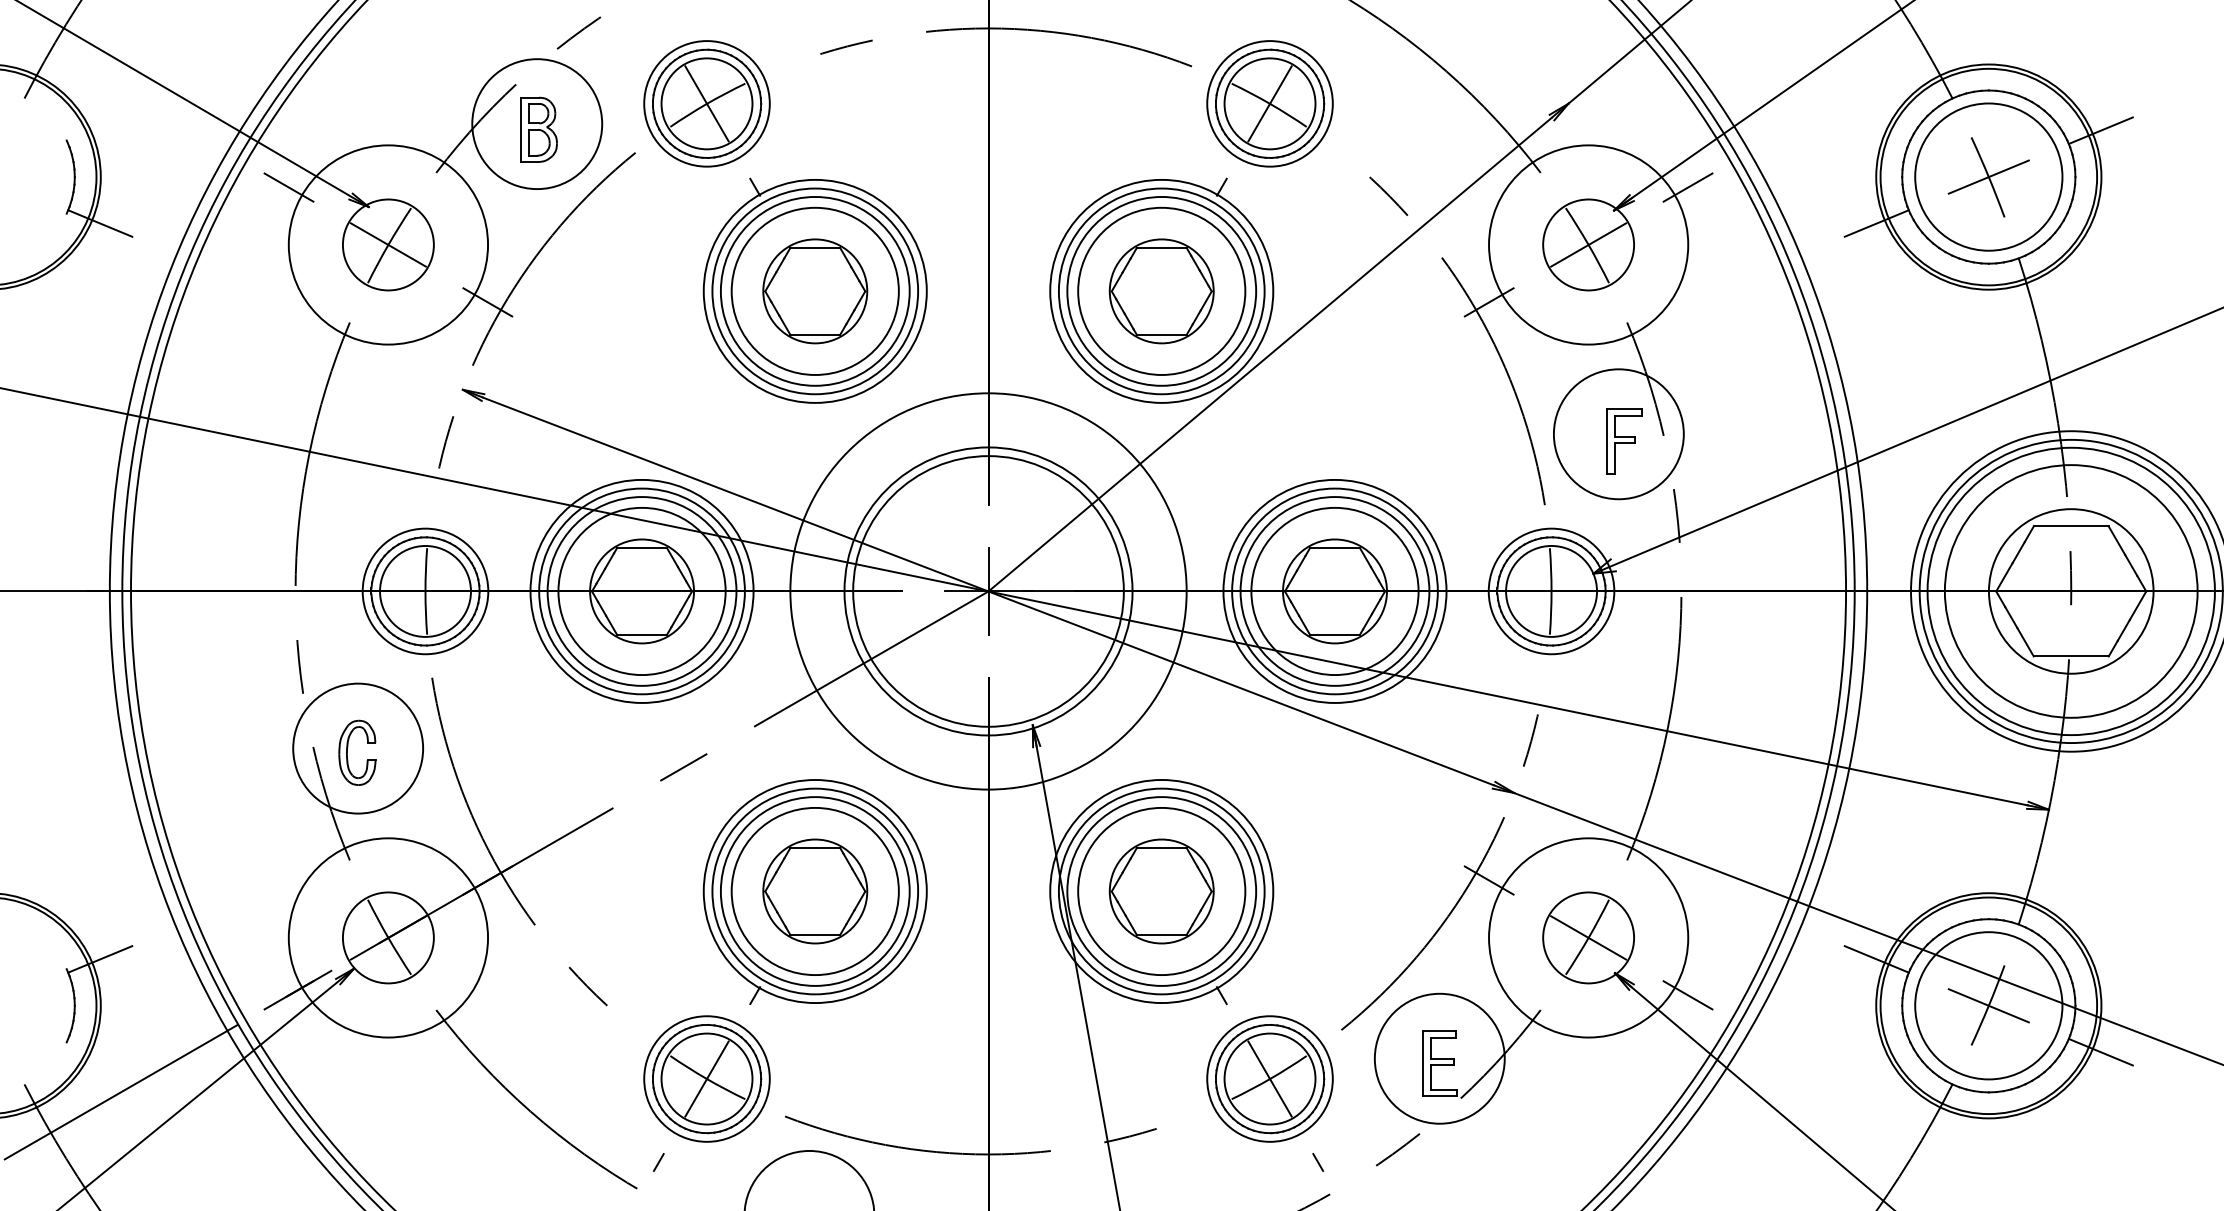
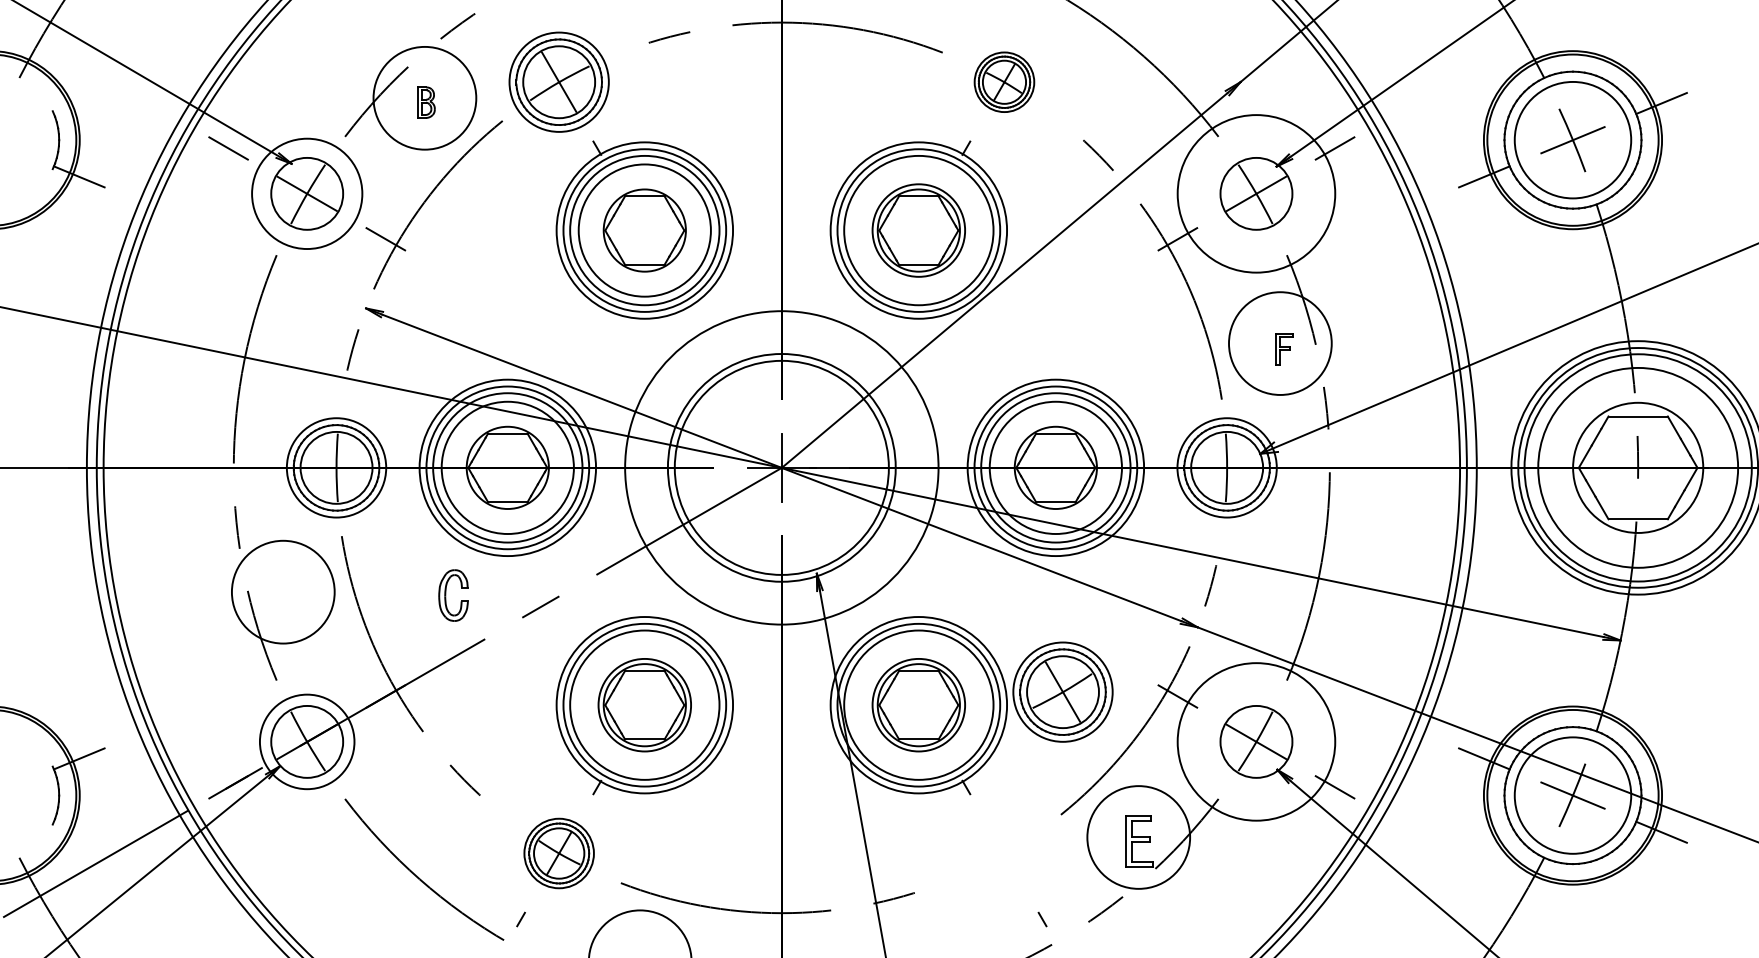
part: (1269, 103) -> (1004, 81), size x0.6
part: (538, 129) -> (425, 102), size x0.6
circle: (388, 244) -> (307, 193), size x0.7
circle: (1161, 290) -> (918, 229), size x0.7
part: (1624, 441) -> (1284, 349), size x0.6
part: (347, 752) -> (445, 595), moved
circle: (814, 891) -> (644, 705), size x0.7
circle: (1161, 891) -> (918, 705), size x0.7
circle: (388, 937) -> (307, 741), size x0.6
part: (706, 1078) -> (558, 853), size x0.7
part: (1269, 1078) -> (1062, 691), moved

